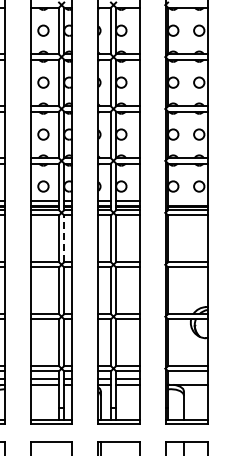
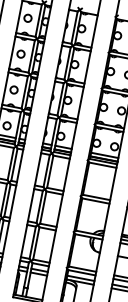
line: (187, 201) -> (104, 155), added
line: (64, 238) -> (14, 164), dashed -> solid
line: (187, 379) -> (80, 278), added

